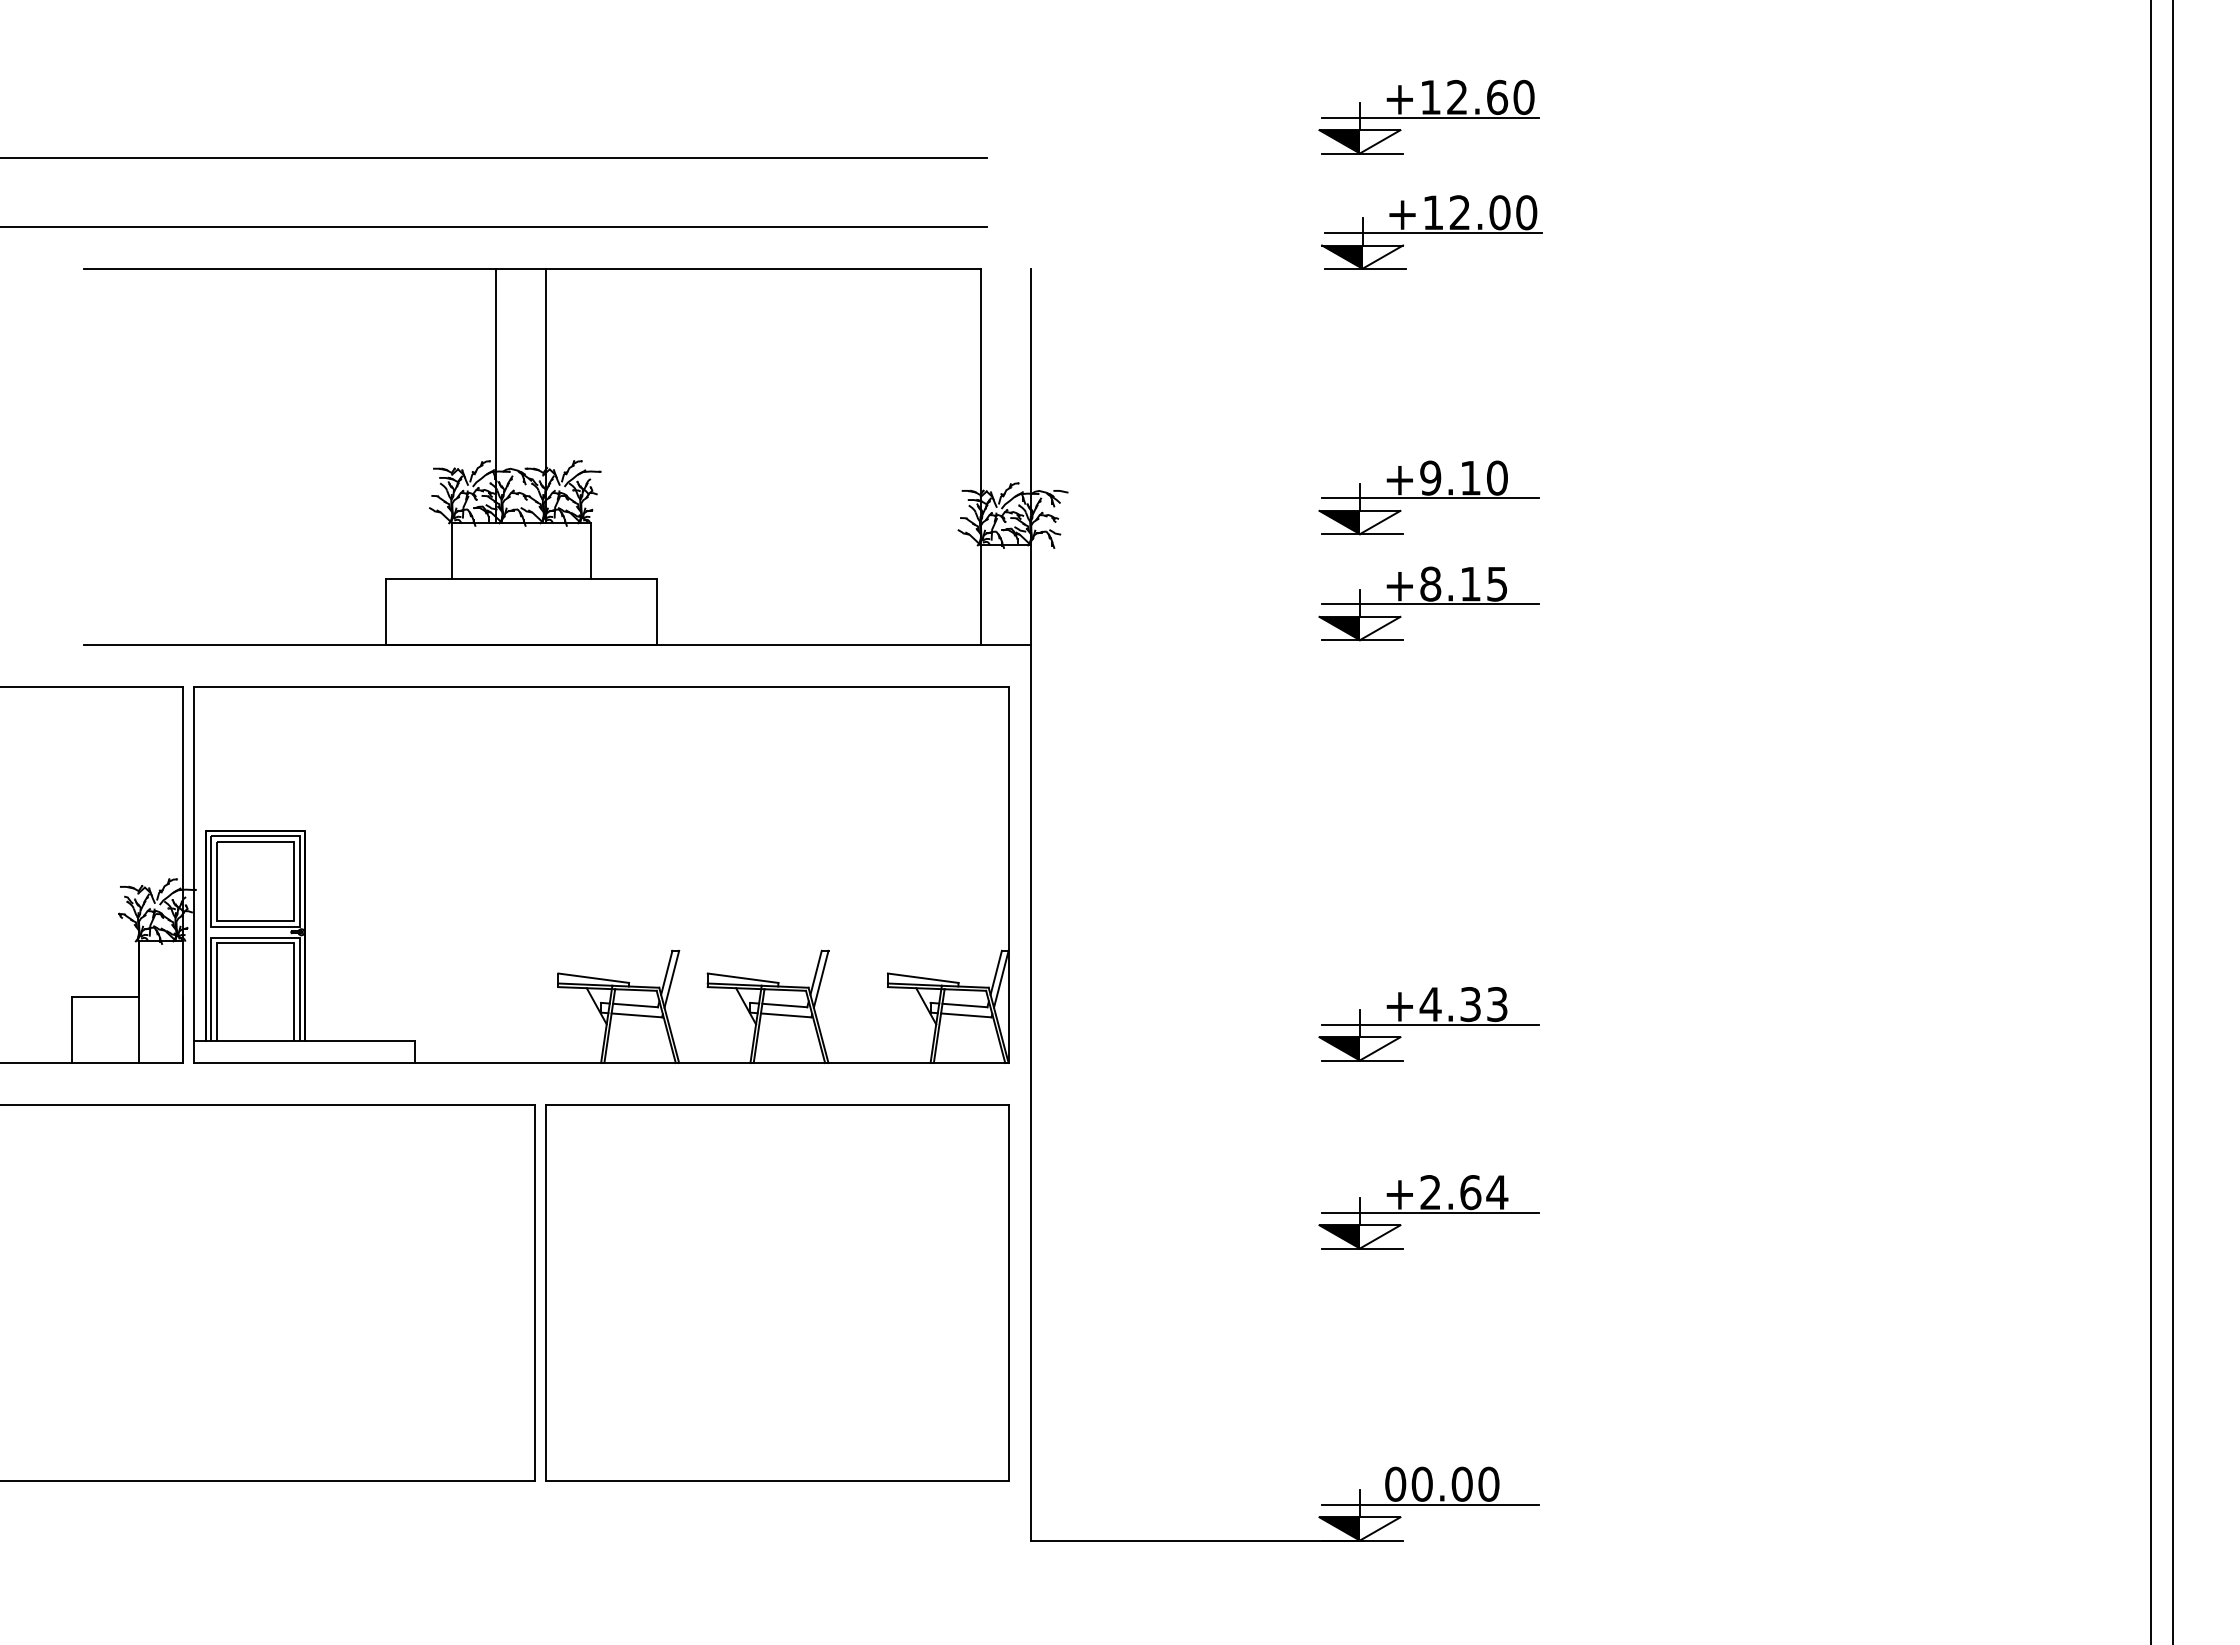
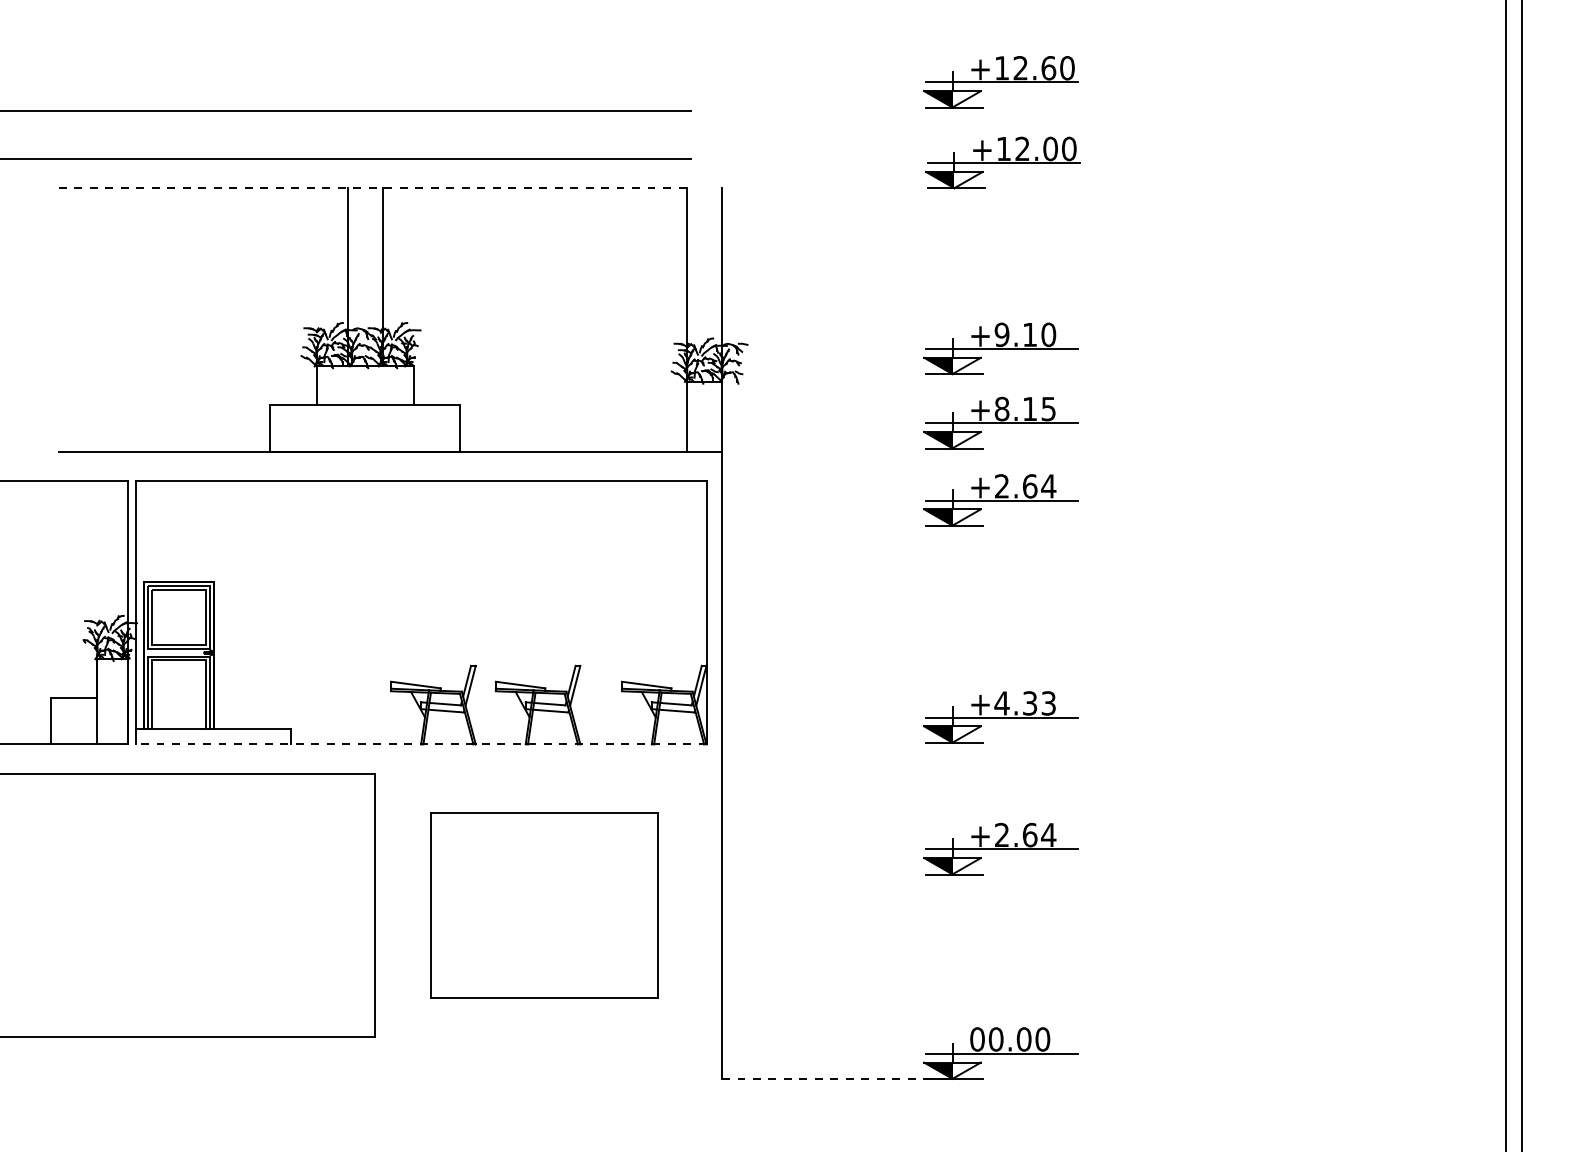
line: (533, 268) -> (373, 188), solid -> dashed
part: (1428, 714) -> (1000, 500), added
line: (600, 1063) -> (420, 744), solid -> dashed
part: (777, 1292) -> (544, 905), size x0.7
line: (1196, 1540) -> (838, 1078), solid -> dashed

